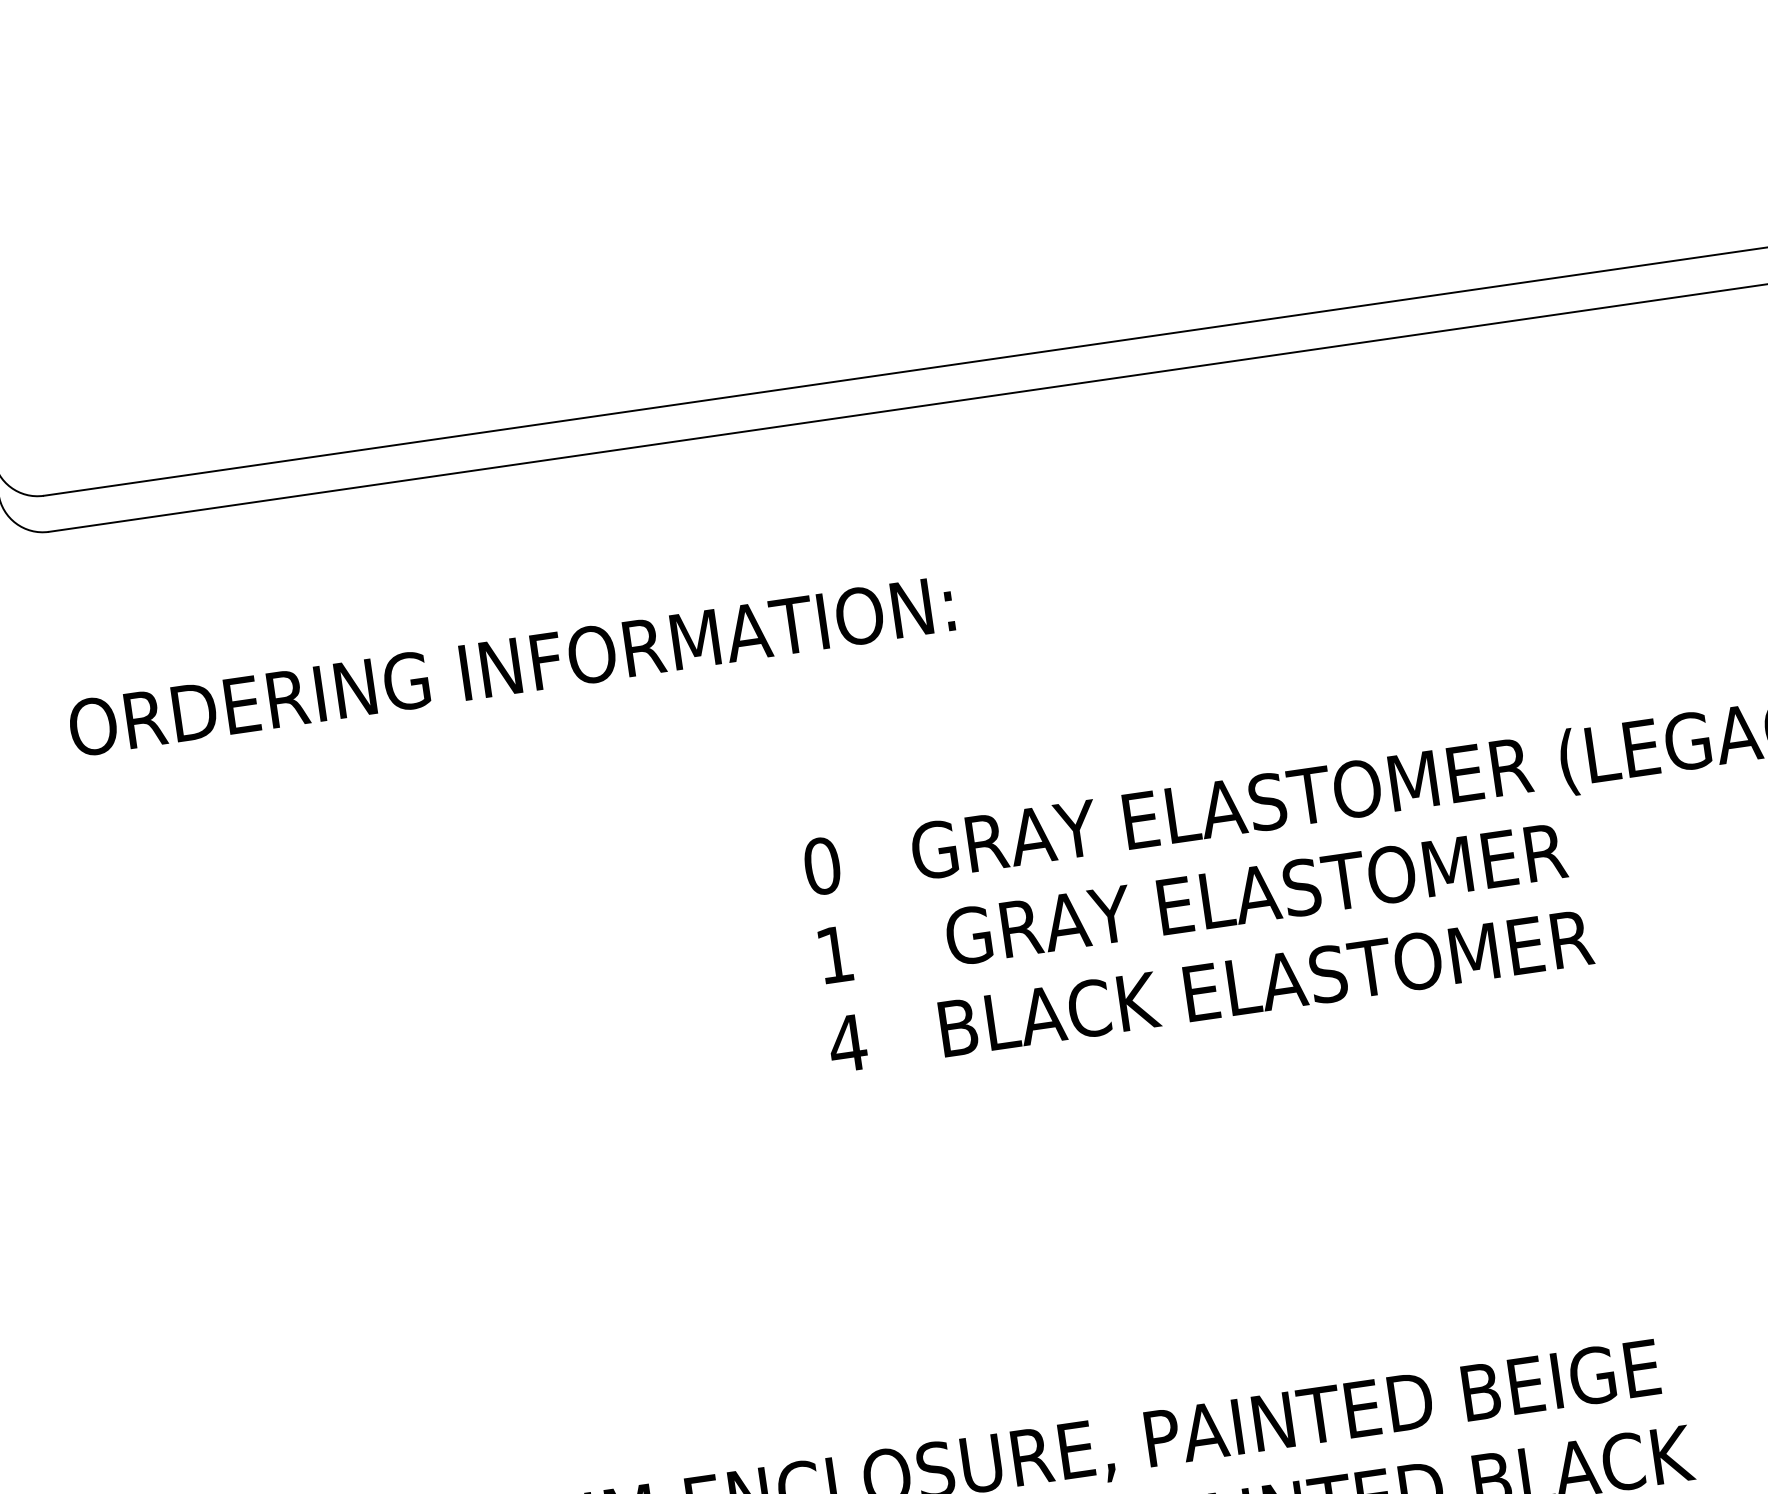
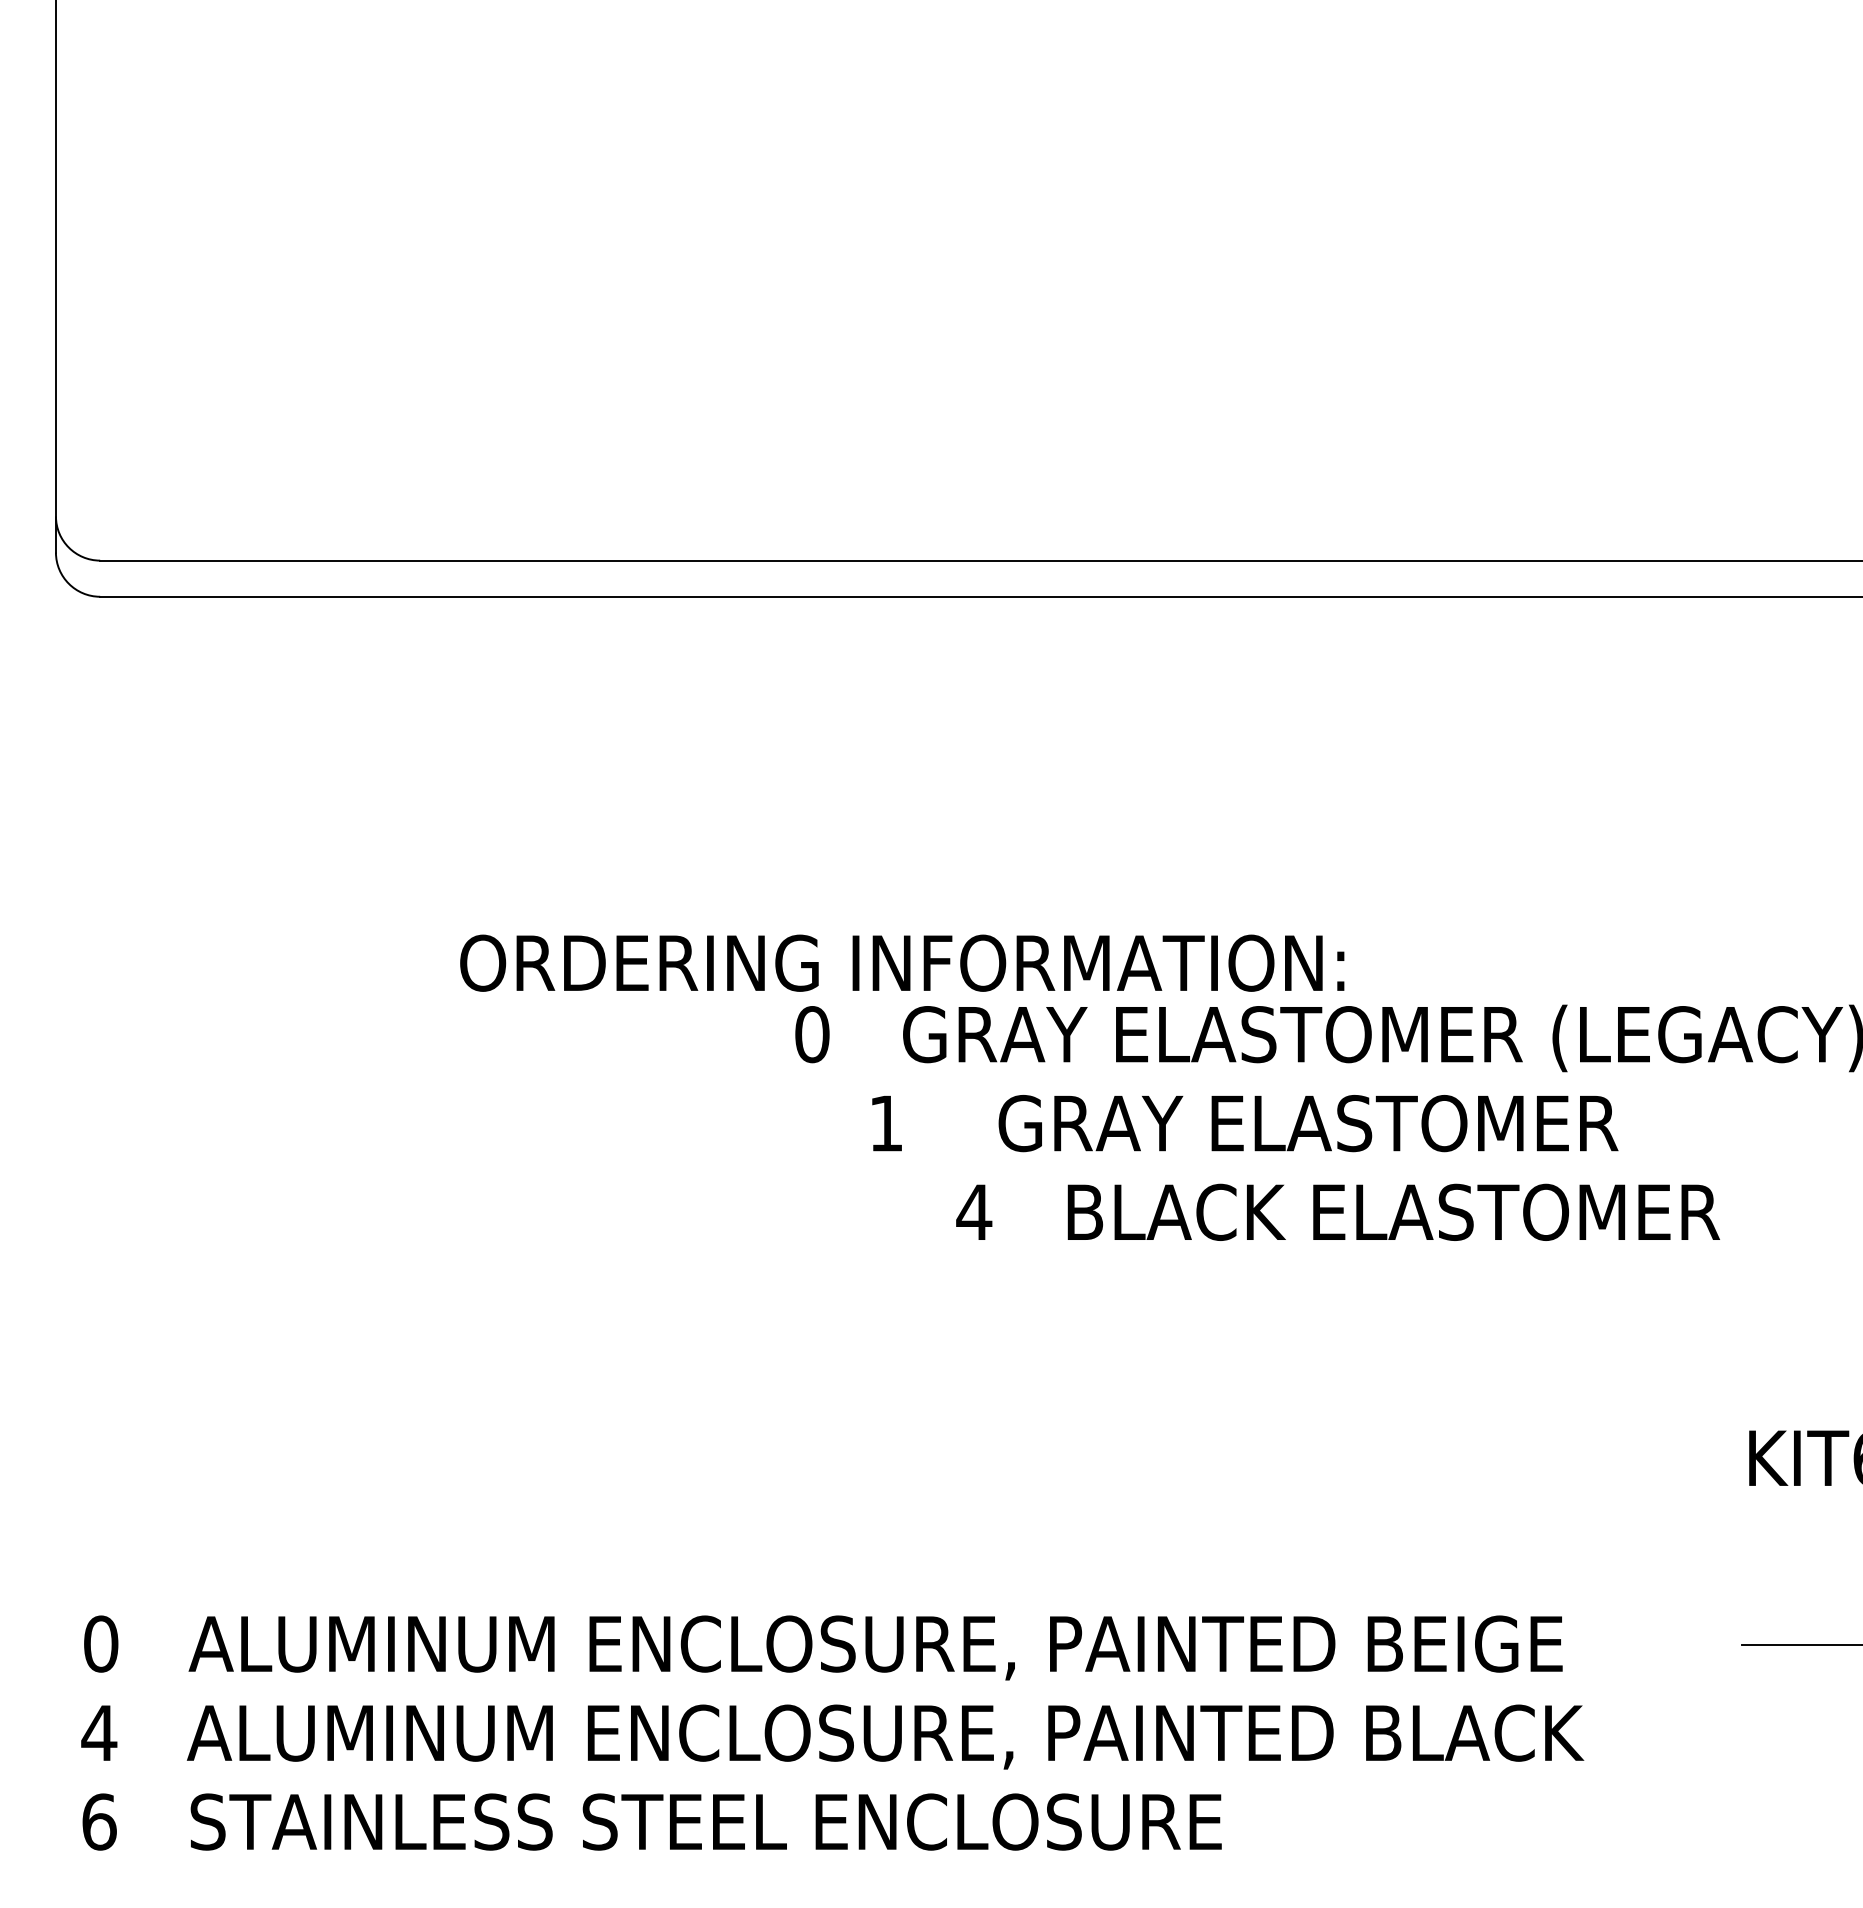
text: (511, 665) -> (902, 962), moved
text: (1193, 903) -> (1245, 1123), moved
text: (1209, 990) -> (1337, 1211), moved

